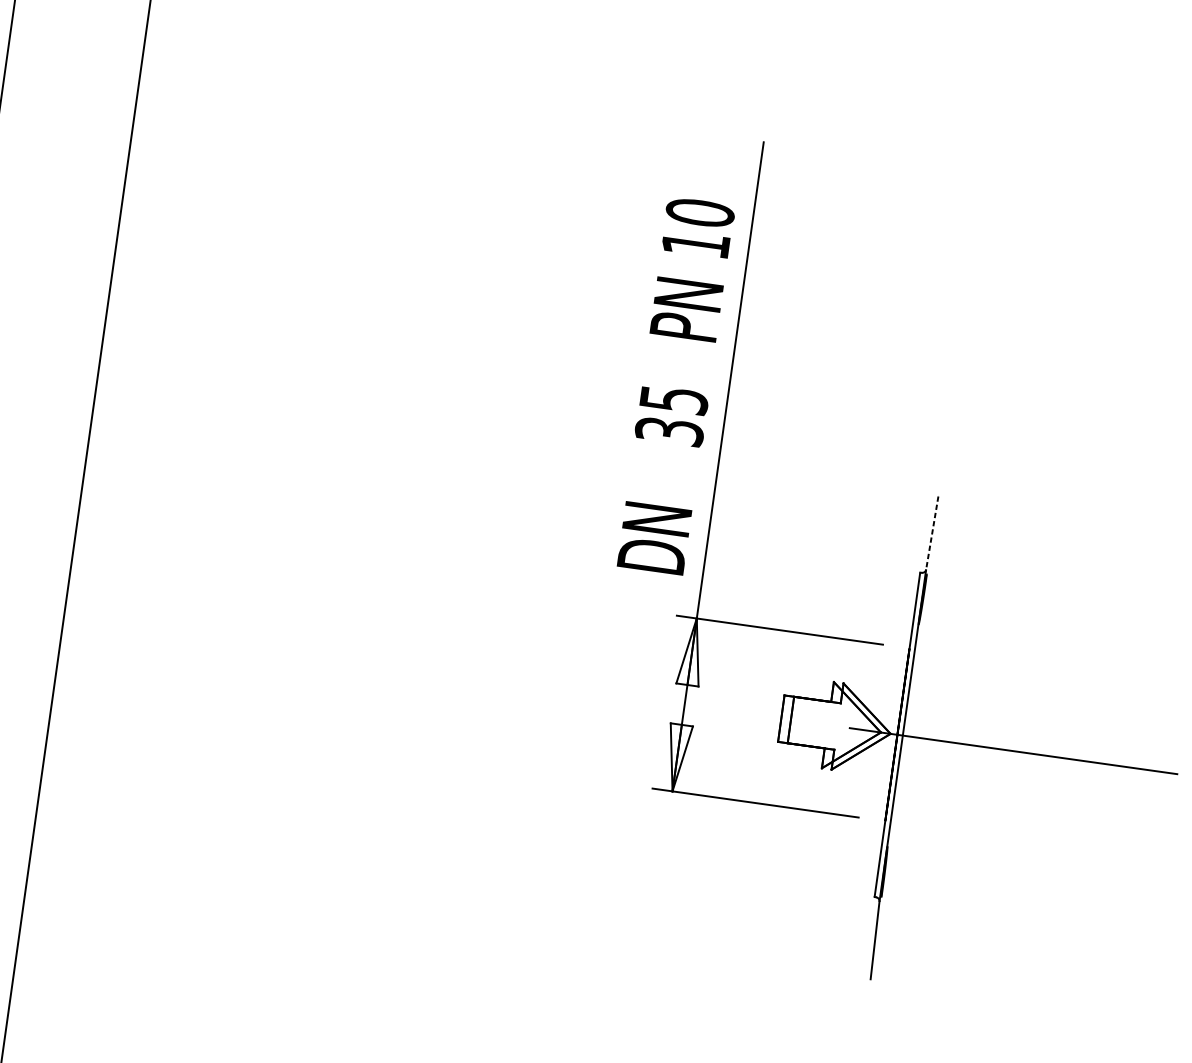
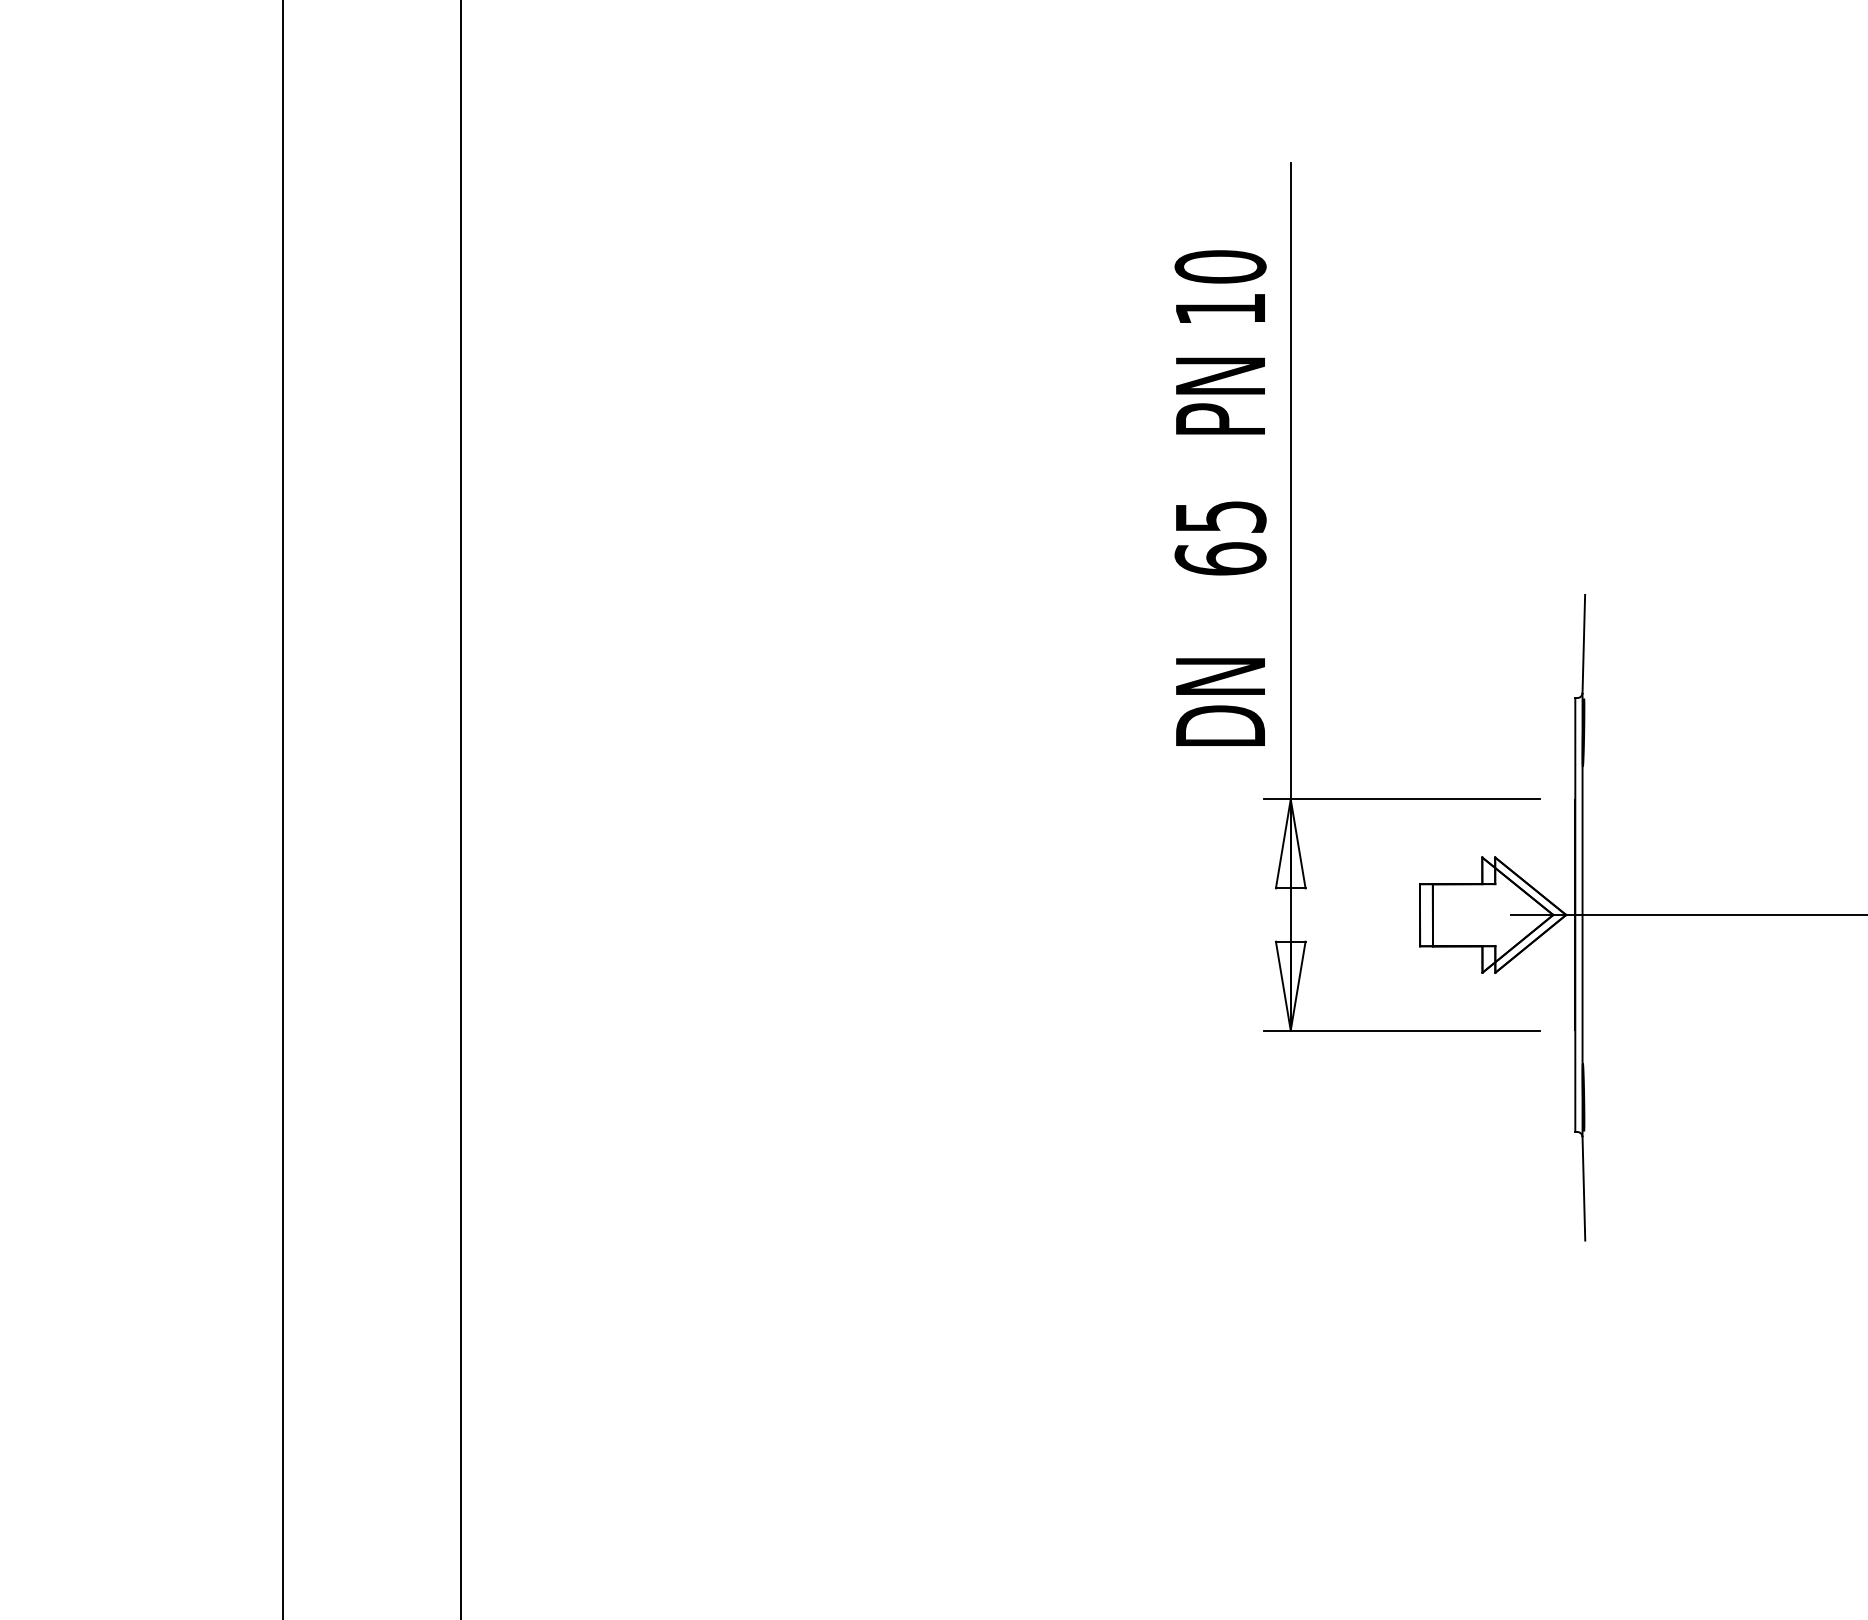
text: (669, 430) -> (1220, 558), 35 -> 65
line: (932, 532) -> (1583, 643), dashed -> solid

